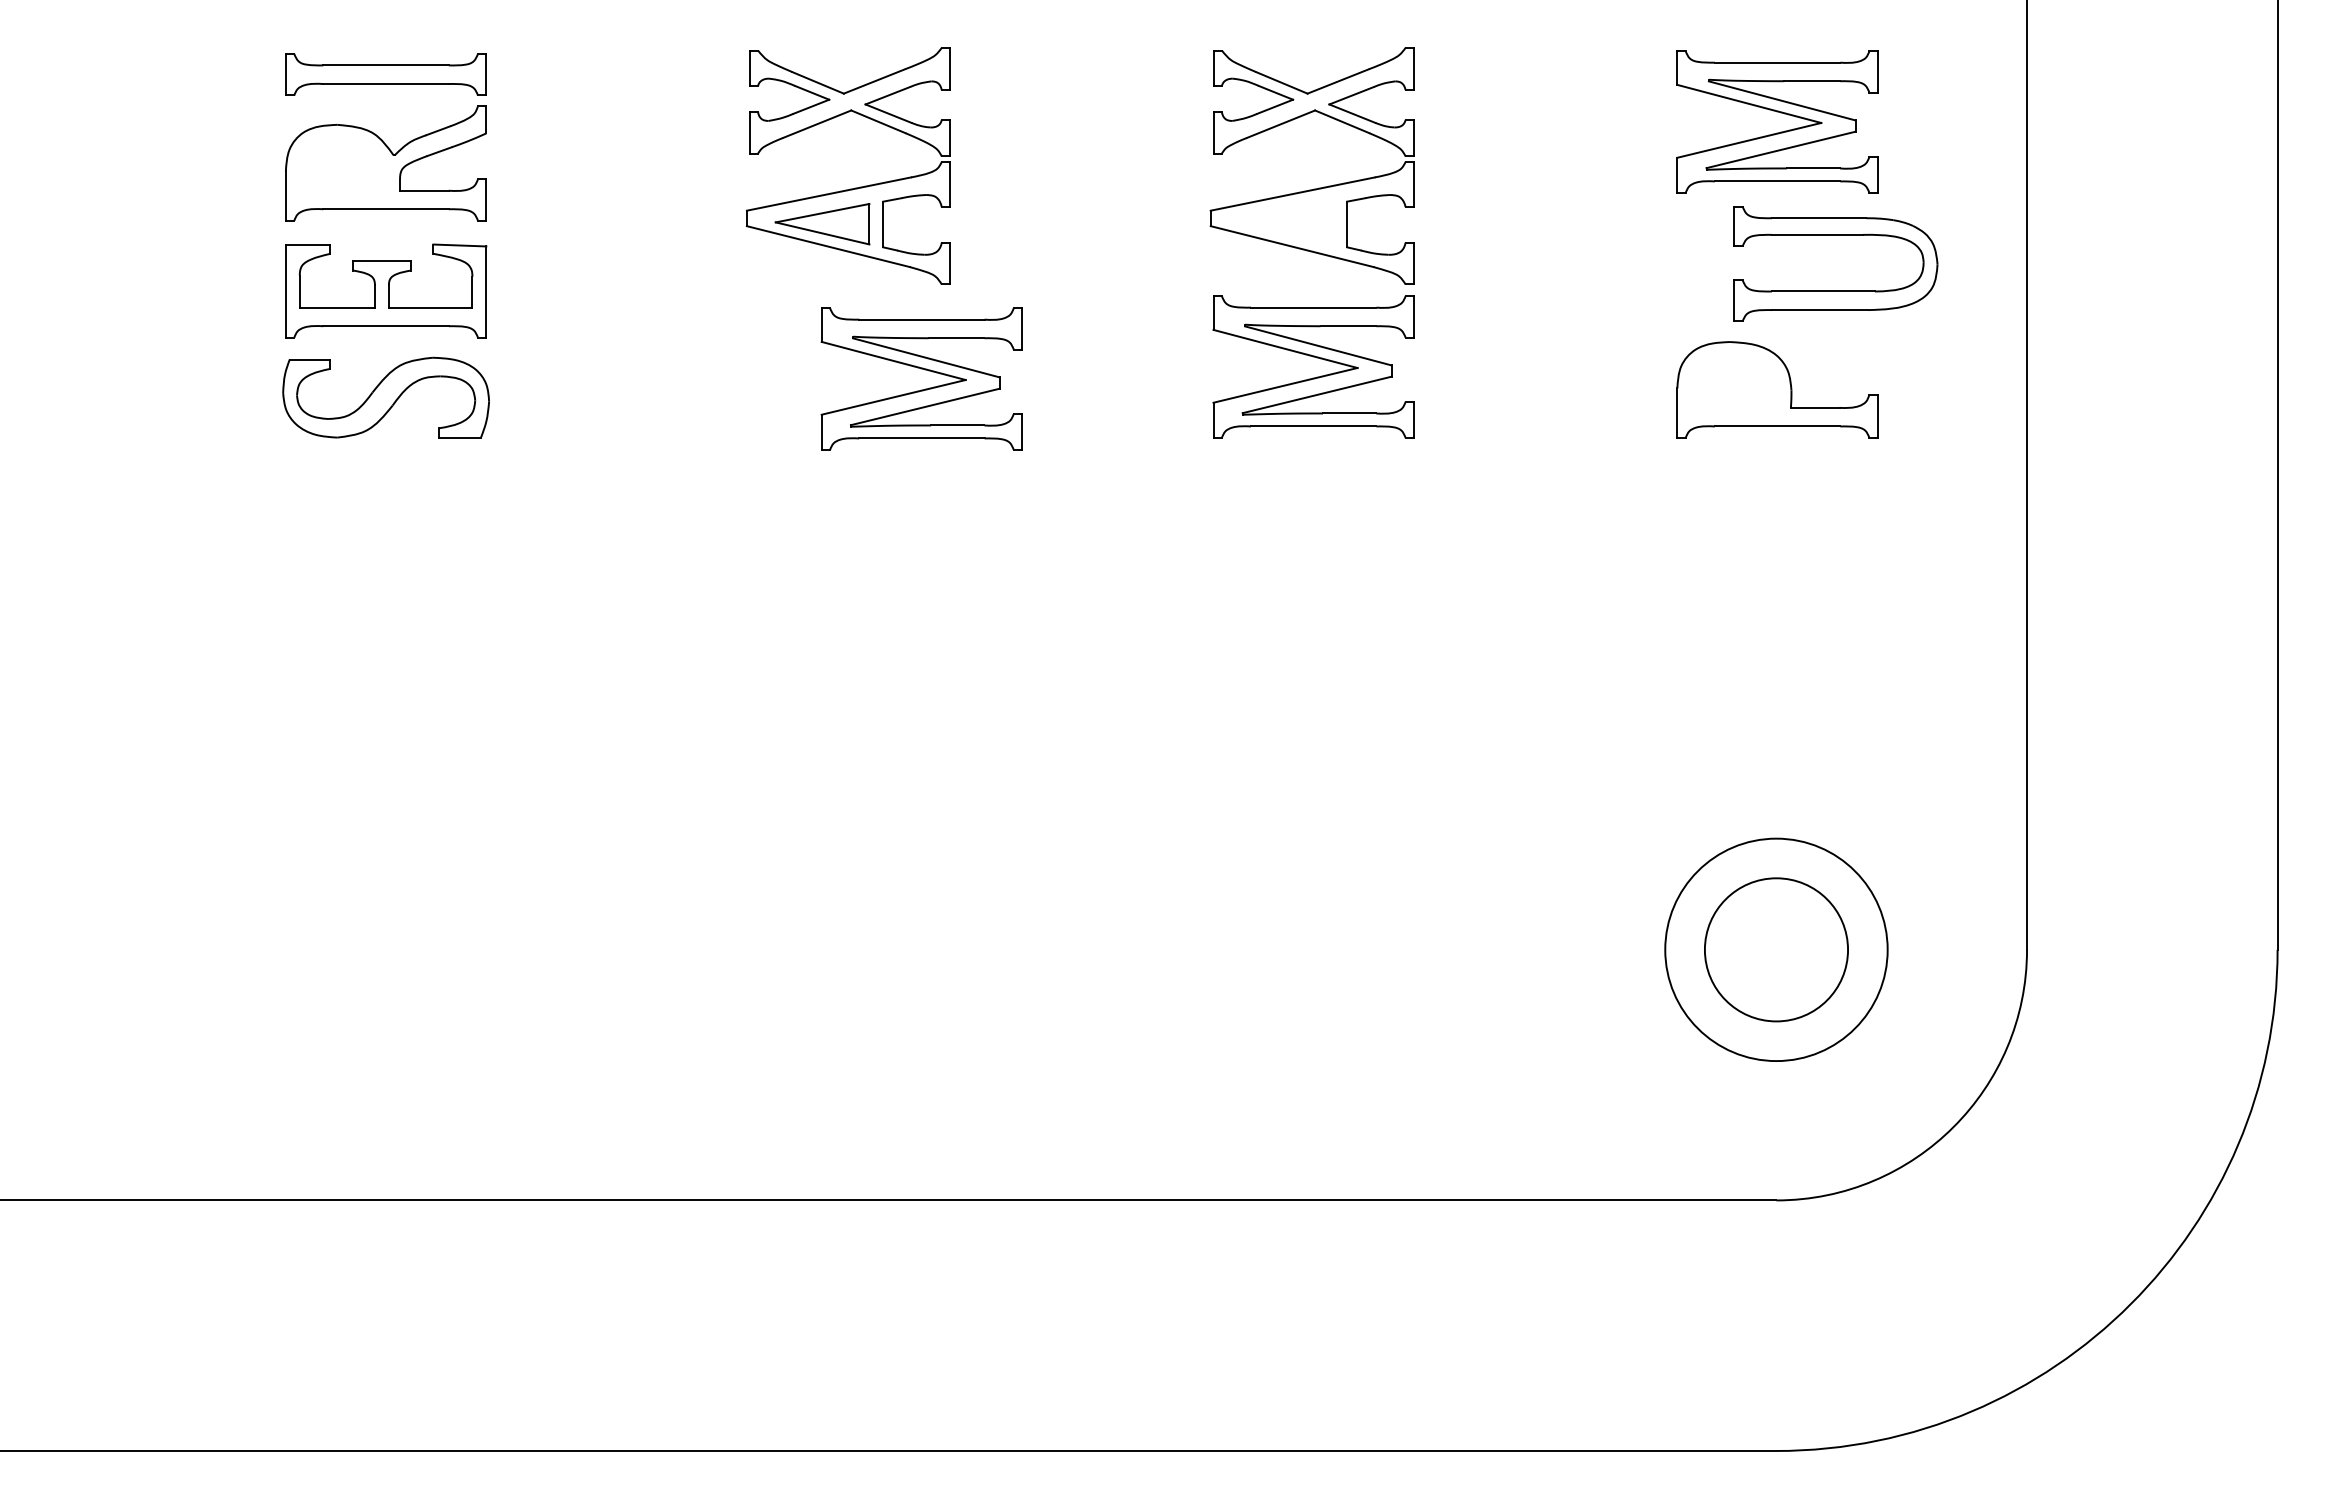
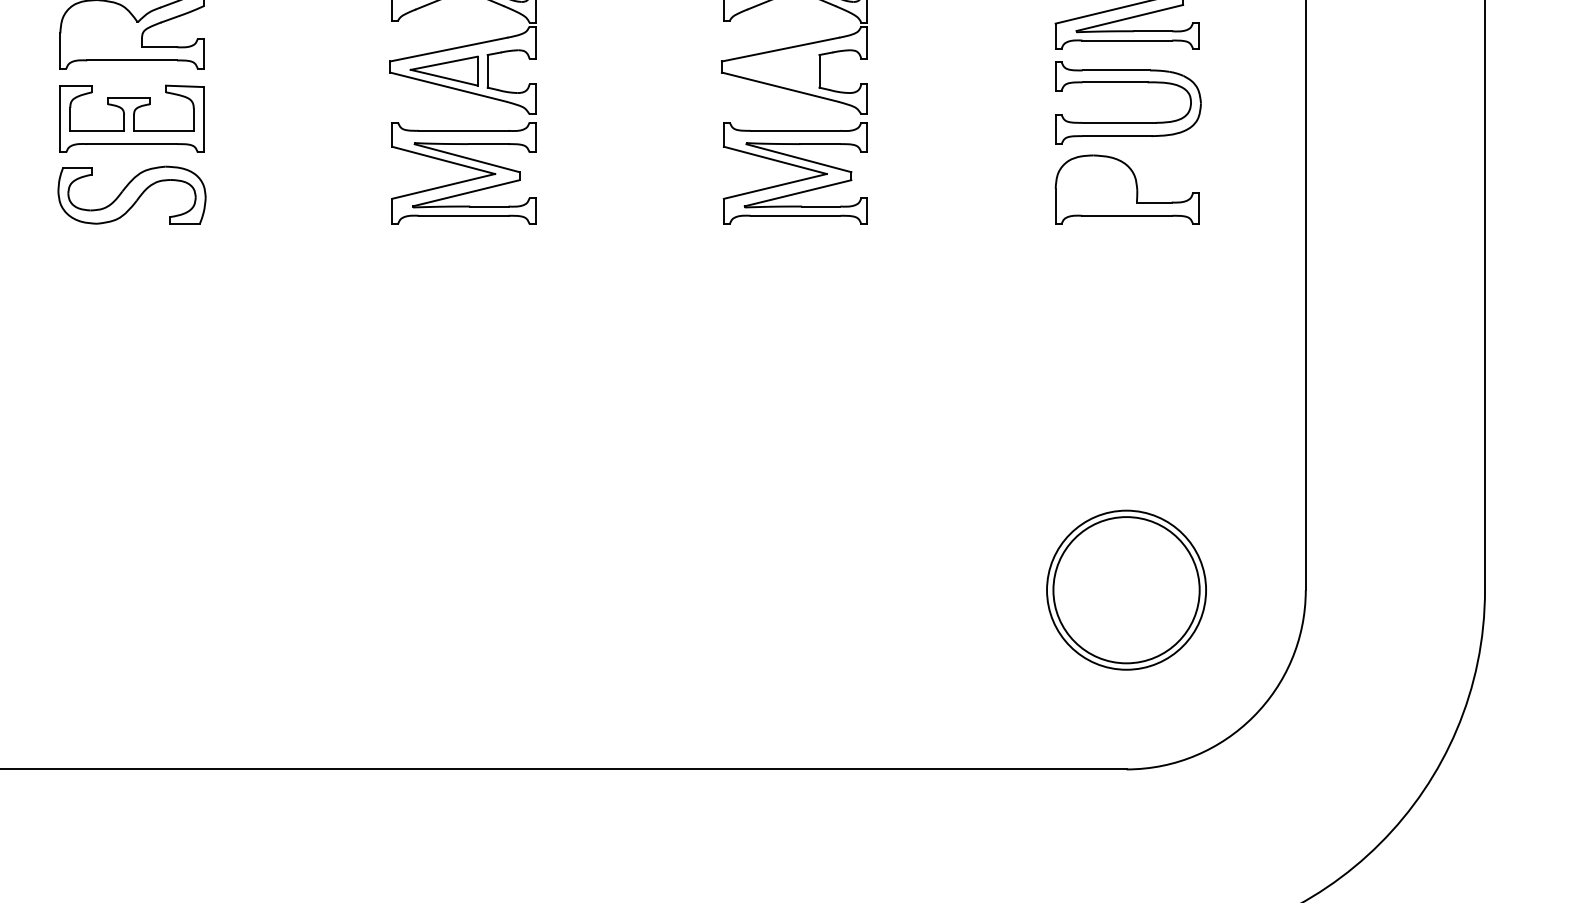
part: (1835, 290) -> (1128, 122), moved
part: (925, 370) -> (466, 167), moved
circle: (1776, 949) -> (1126, 589), size x1.43

